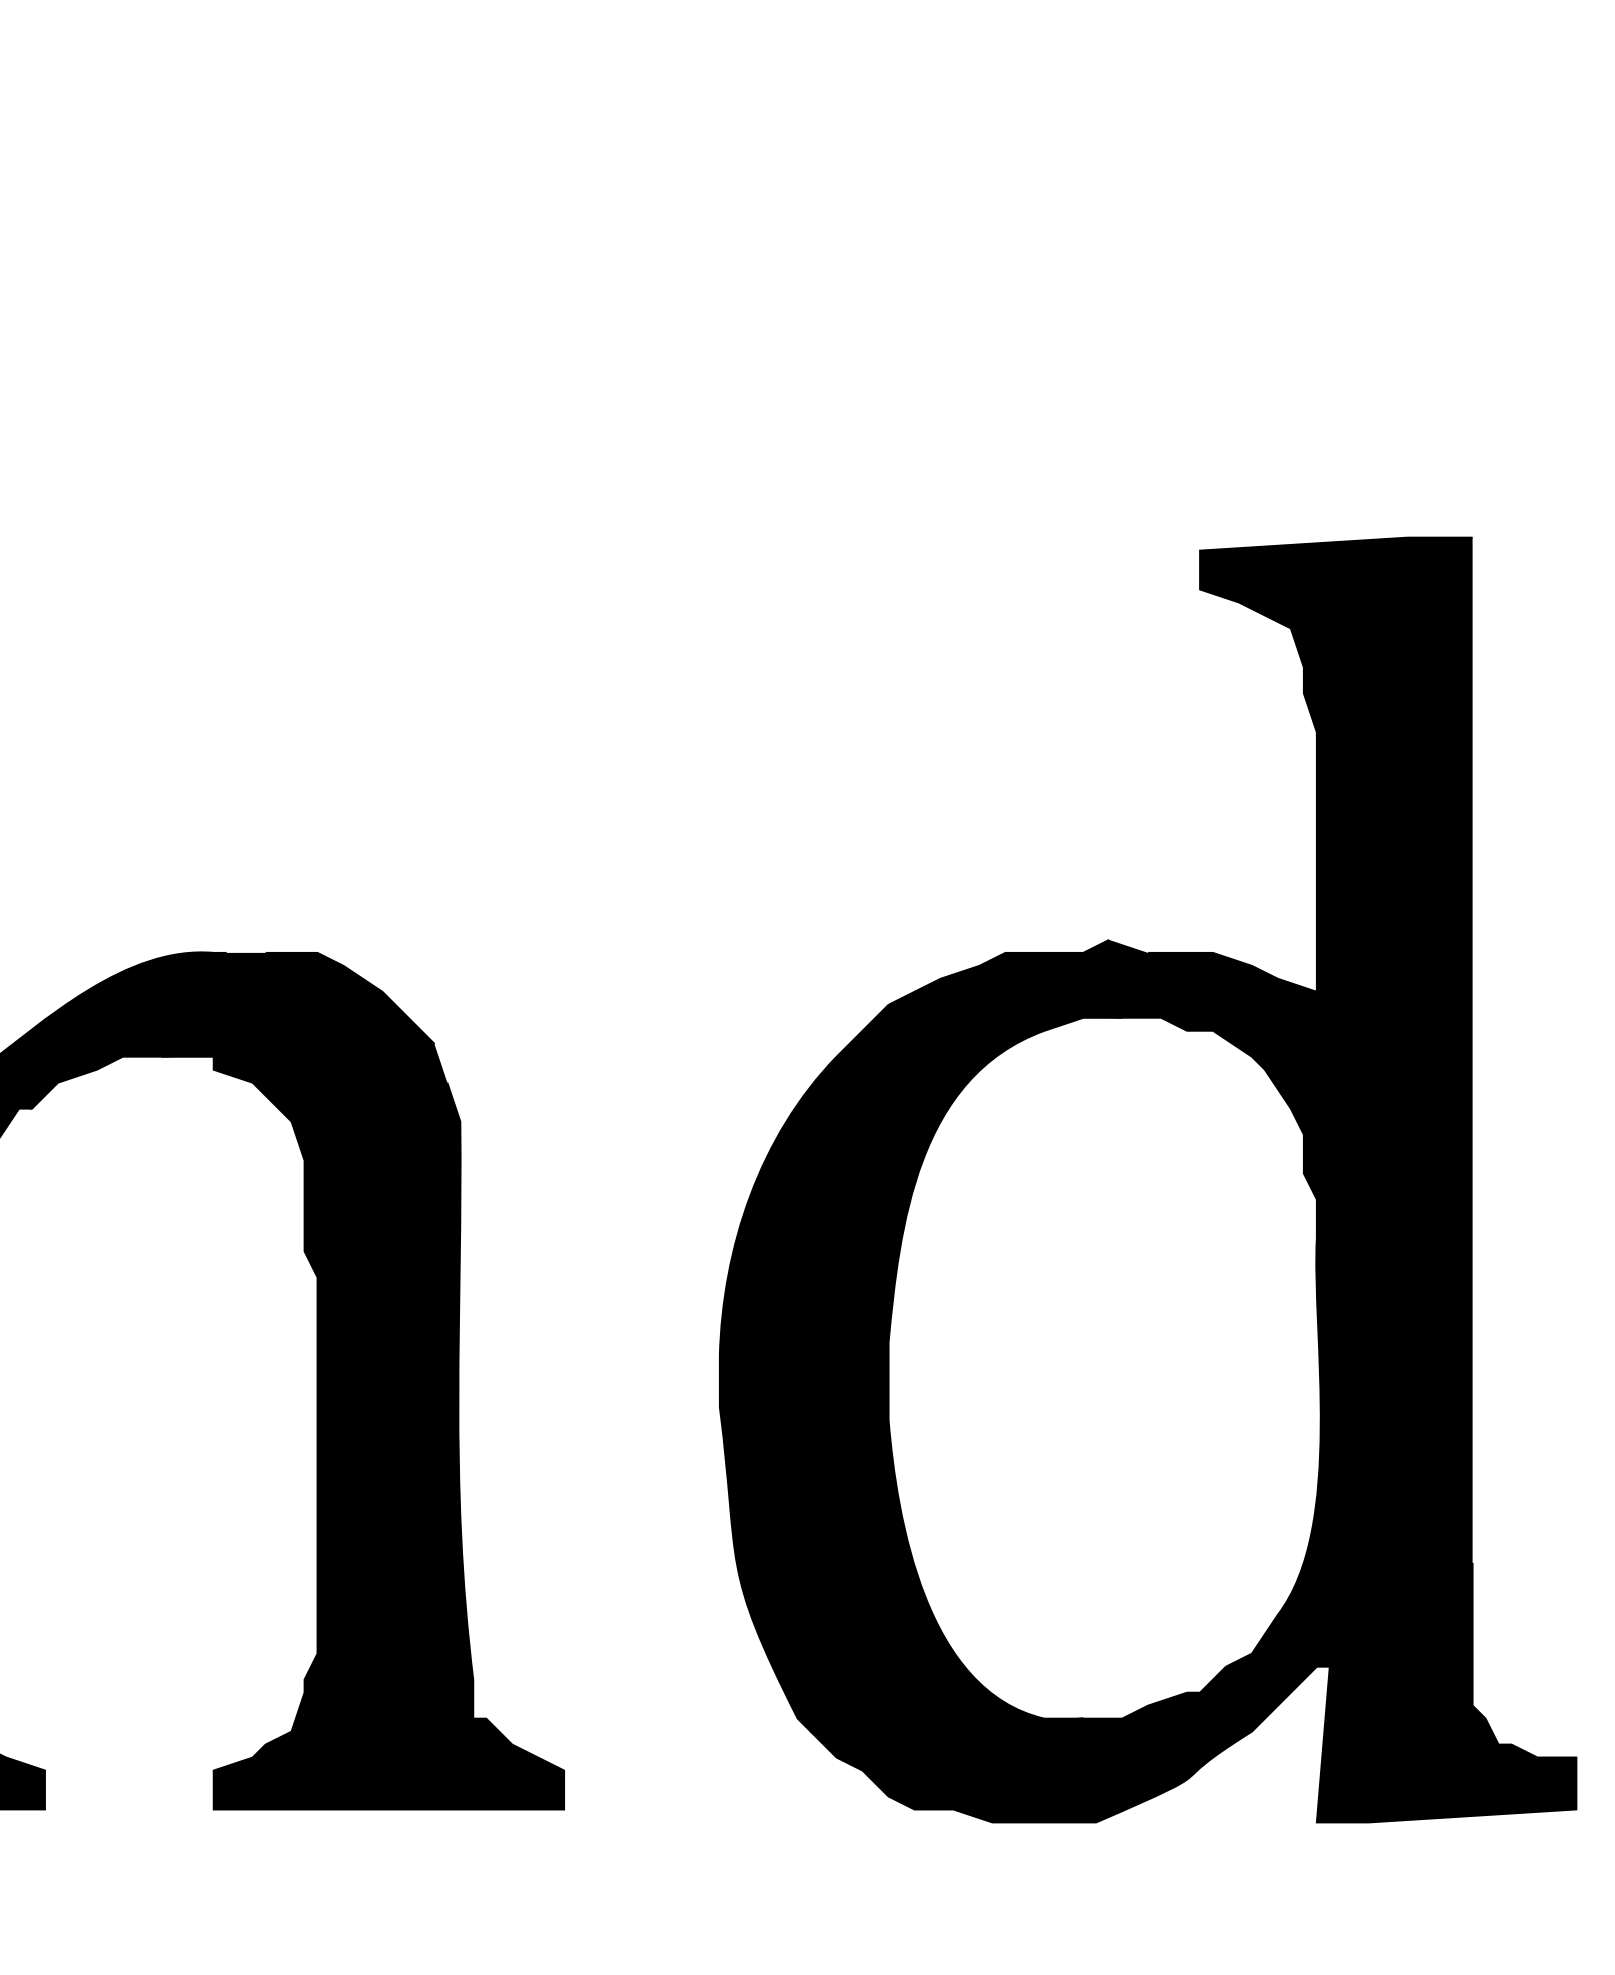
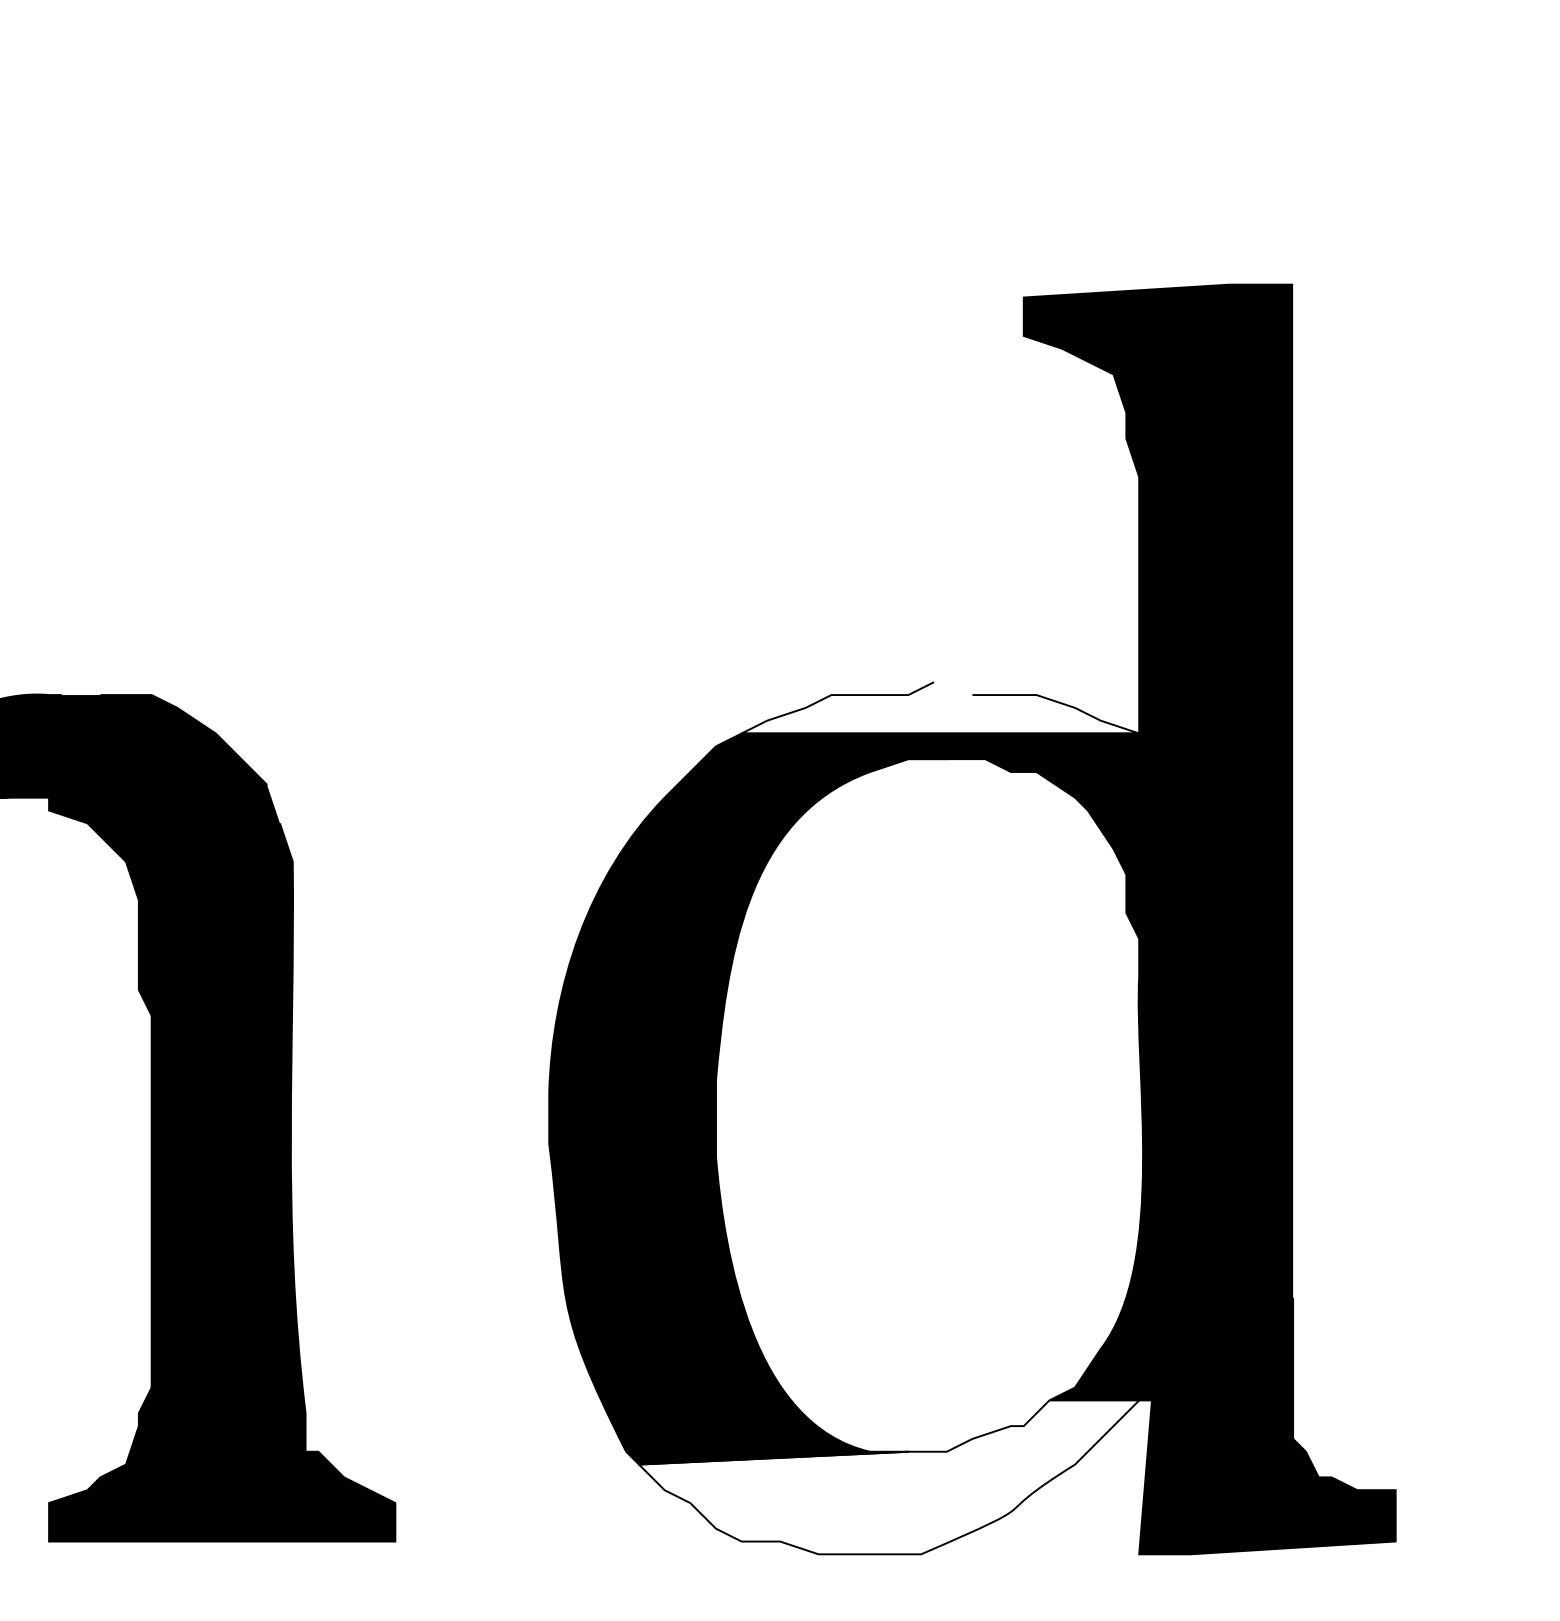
fill: (1115, 965) -> (940, 707), removed
fill: (1063, 1744) -> (888, 1477), removed

